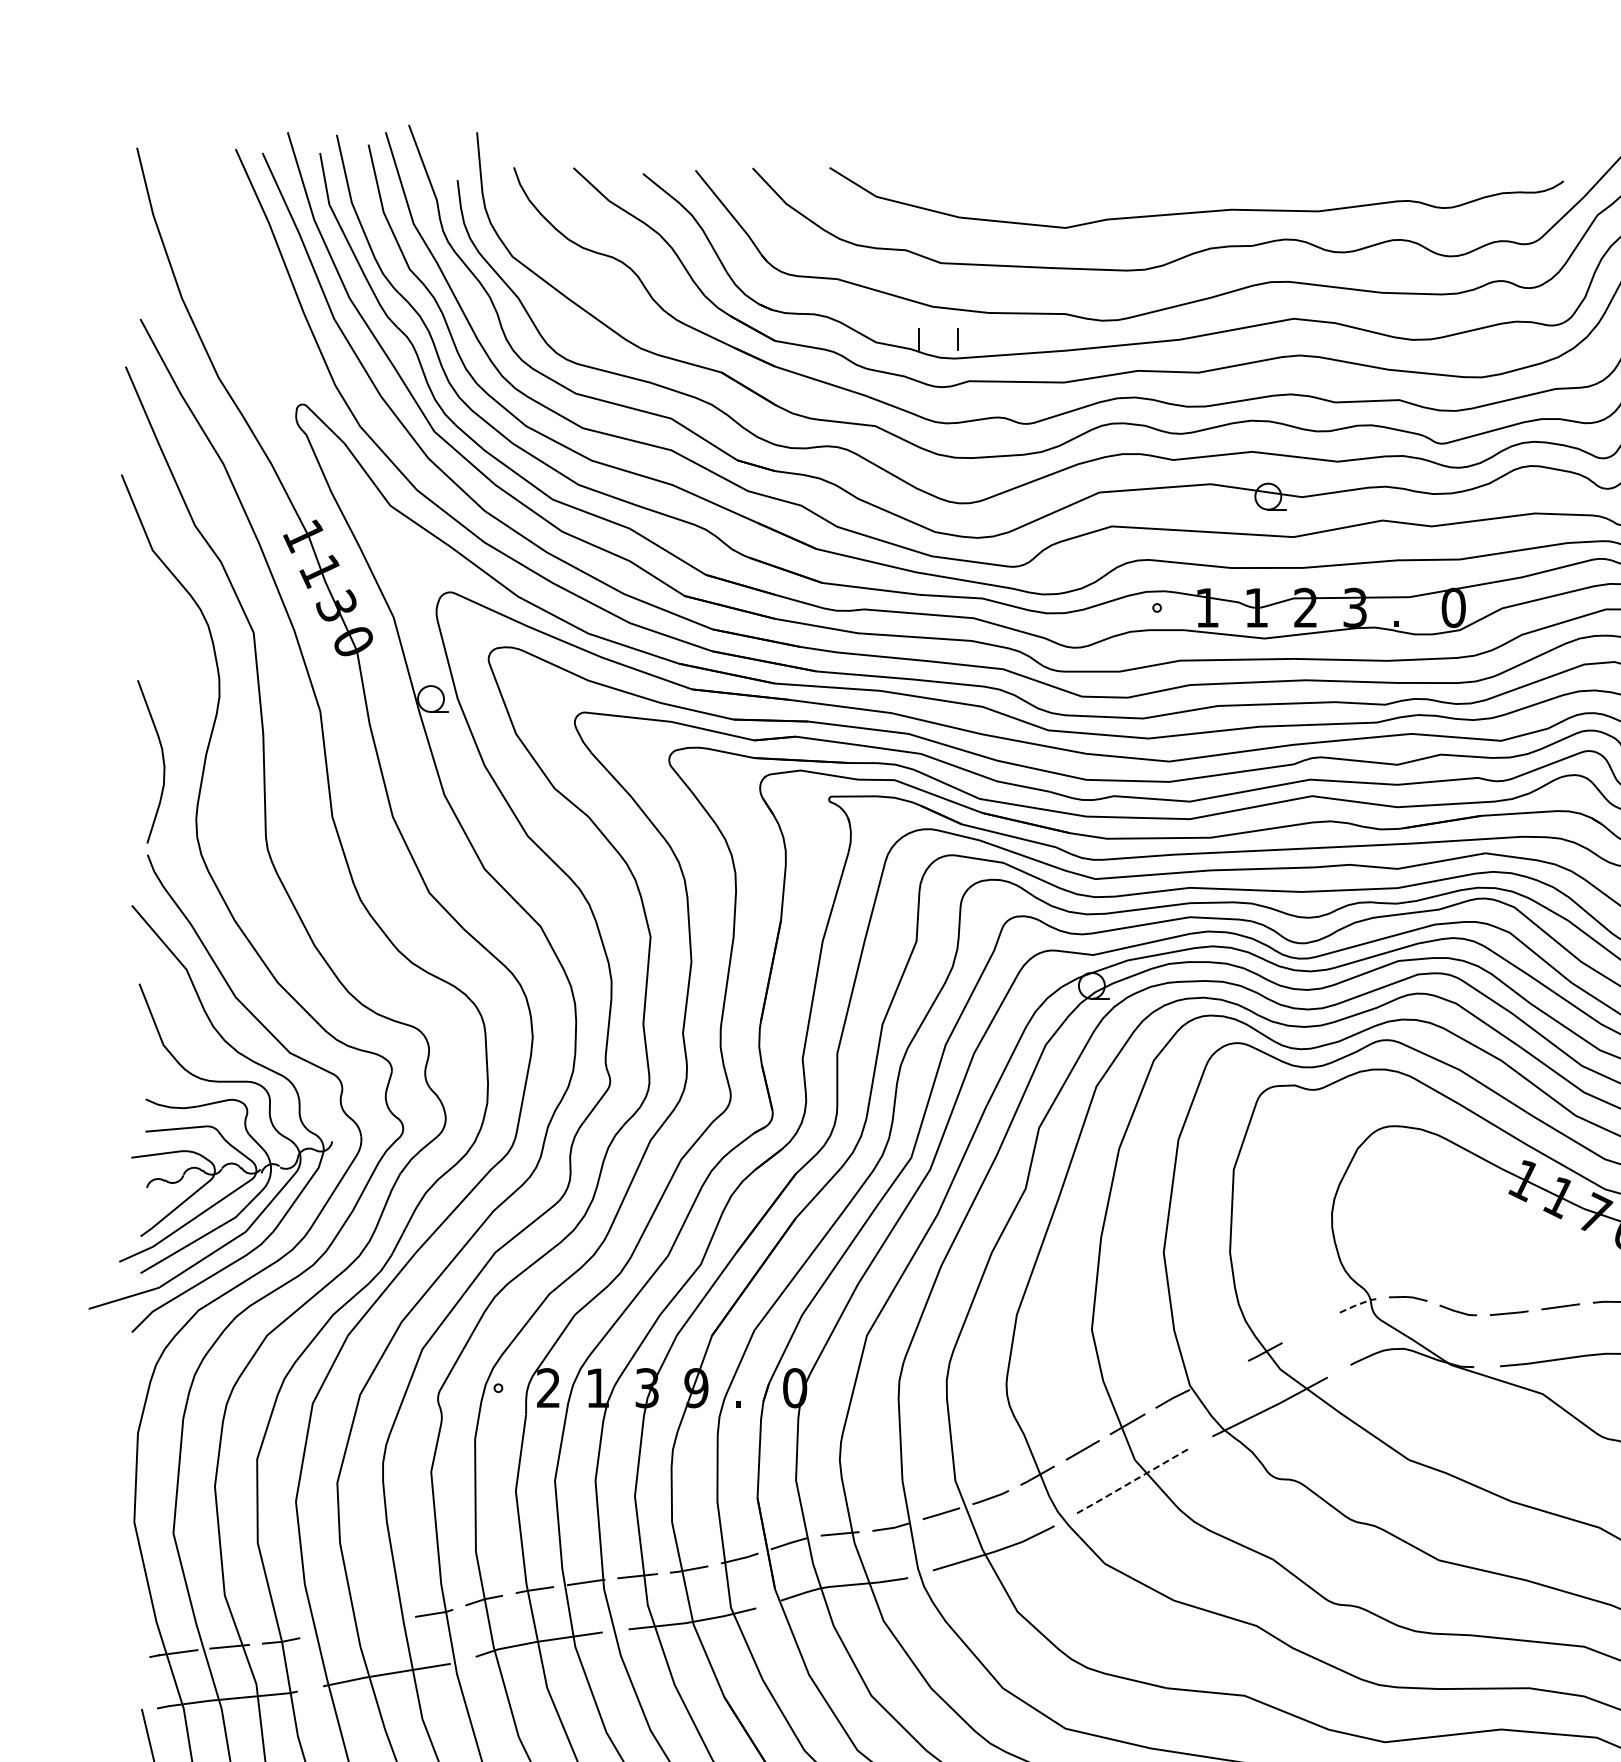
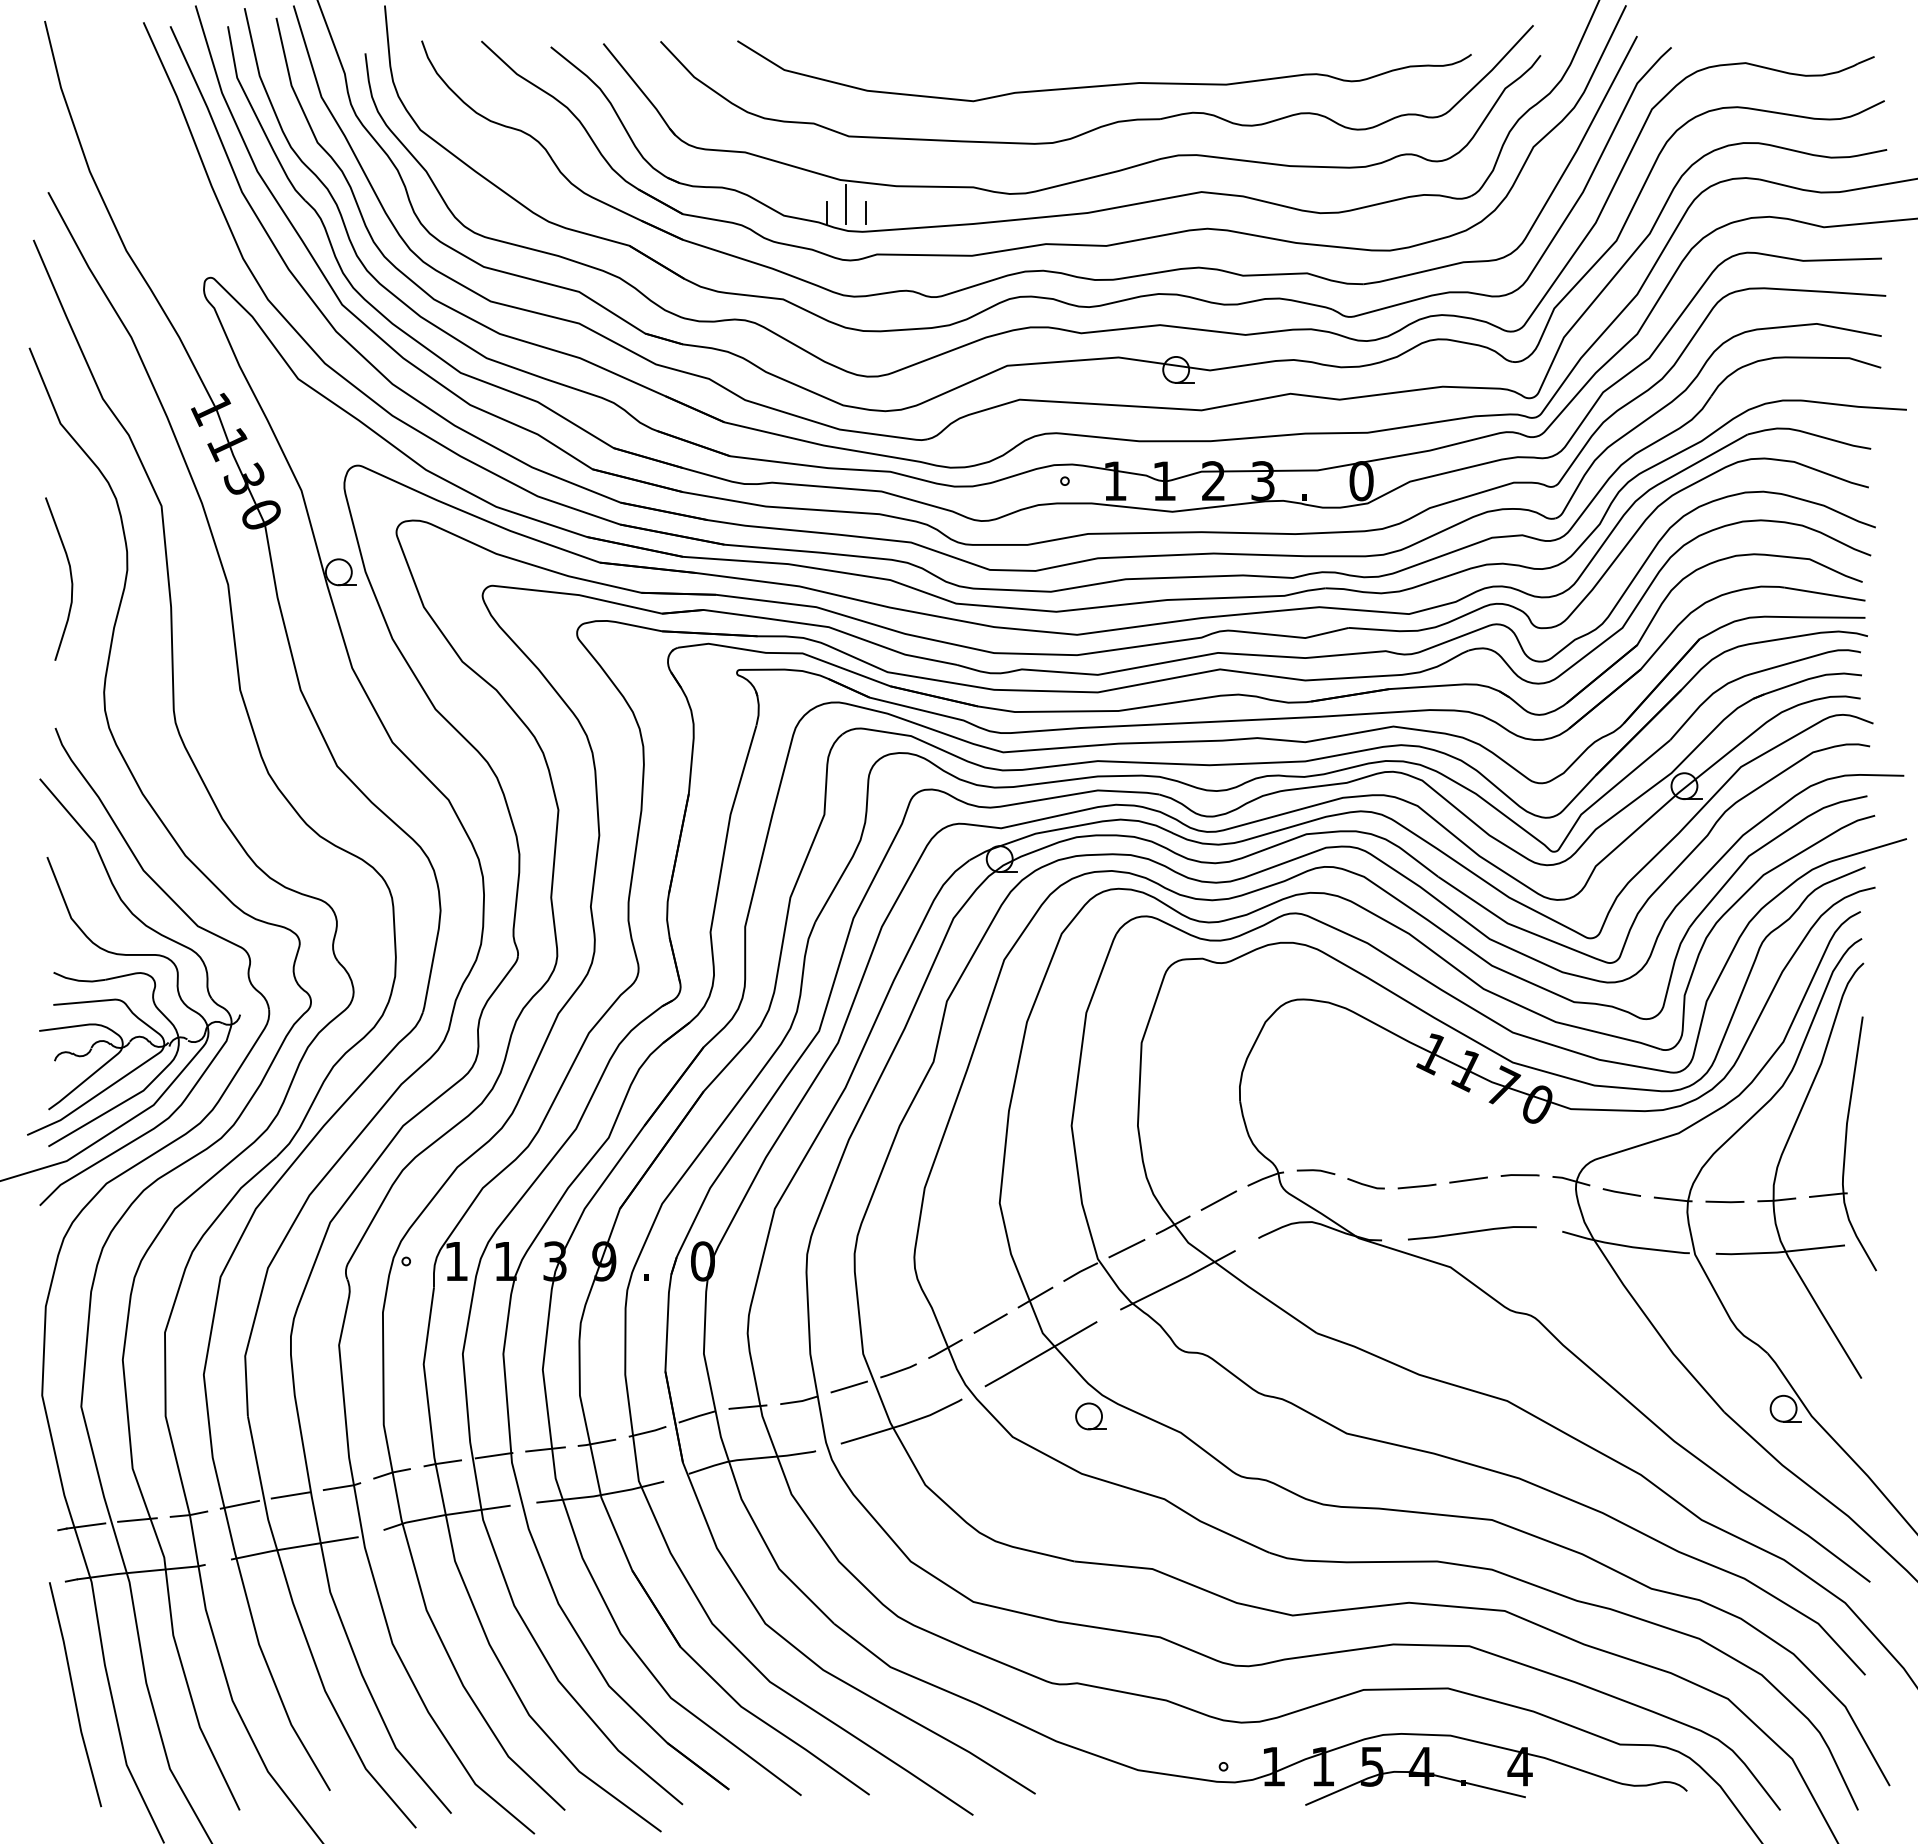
line: (938, 330) -> (846, 203), added
curve: (162, 761) -> (70, 578), moved
line: (1357, 1305) -> (1265, 1178), dashed -> solid
line: (1310, 1327) -> (1218, 1200), added
line: (1218, 1375) -> (1126, 1248), added
text: (547, 1387) -> (455, 1260), 2 -> 1
line: (1132, 1481) -> (1040, 1354), dashed -> solid
part: (1182, 1543) -> (1090, 1416), added
line: (382, 1622) -> (290, 1495), added
line: (331, 1631) -> (239, 1504), added

